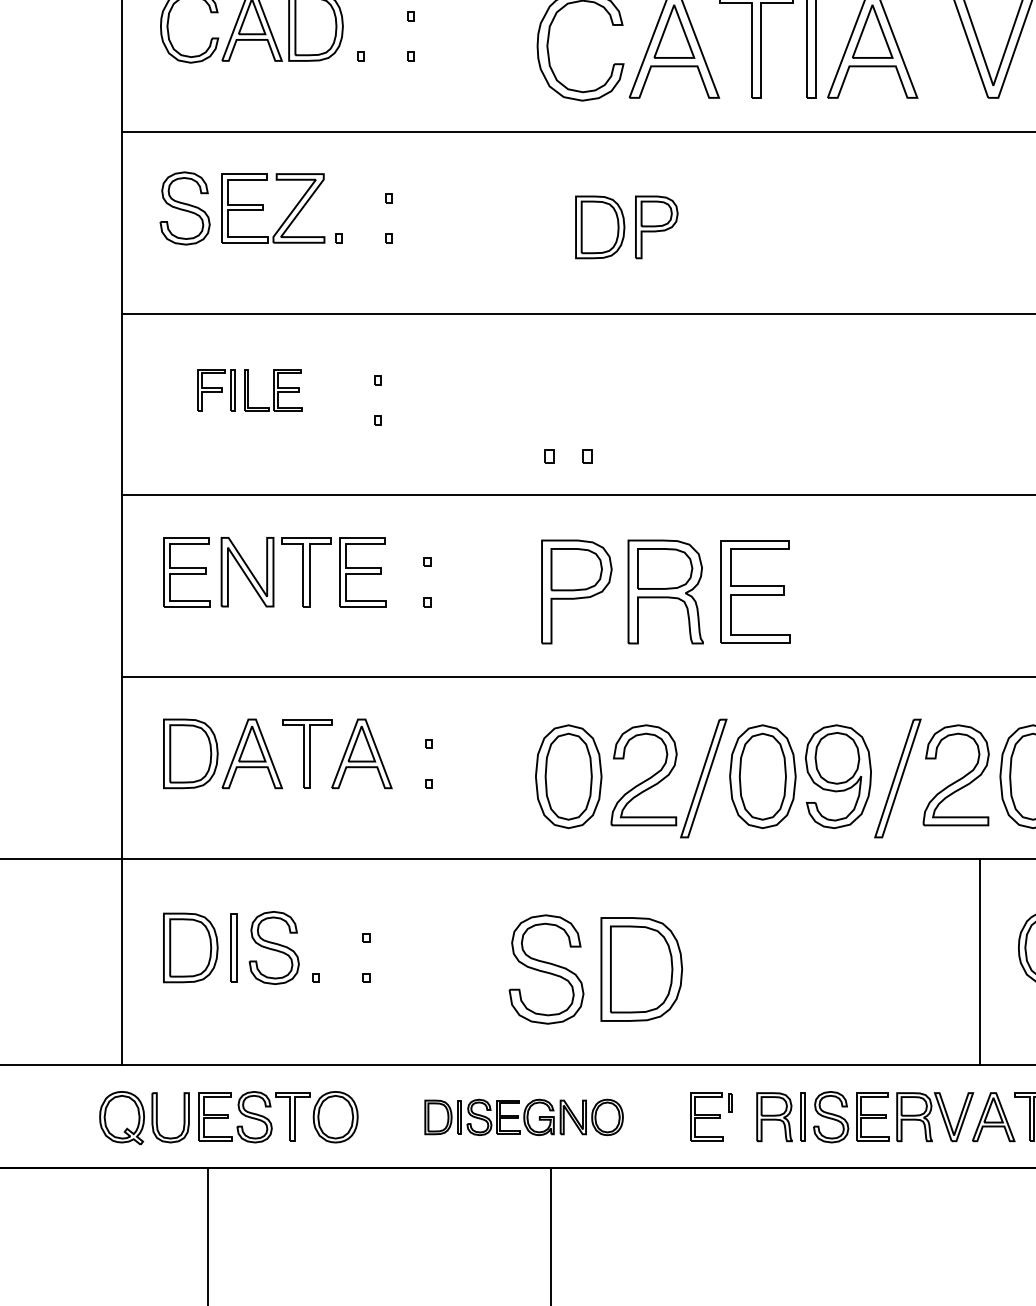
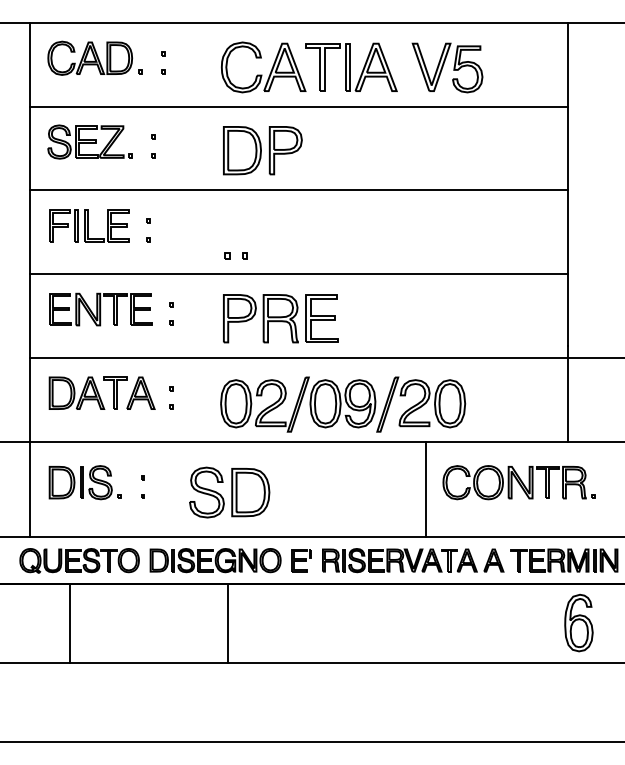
part: (625, 226) -> (262, 150), size x1.67
part: (250, 389) -> (89, 225), size x1.67
part: (595, 969) -> (229, 492), moved
part: (523, 1116) -> (215, 560), size x1.43

